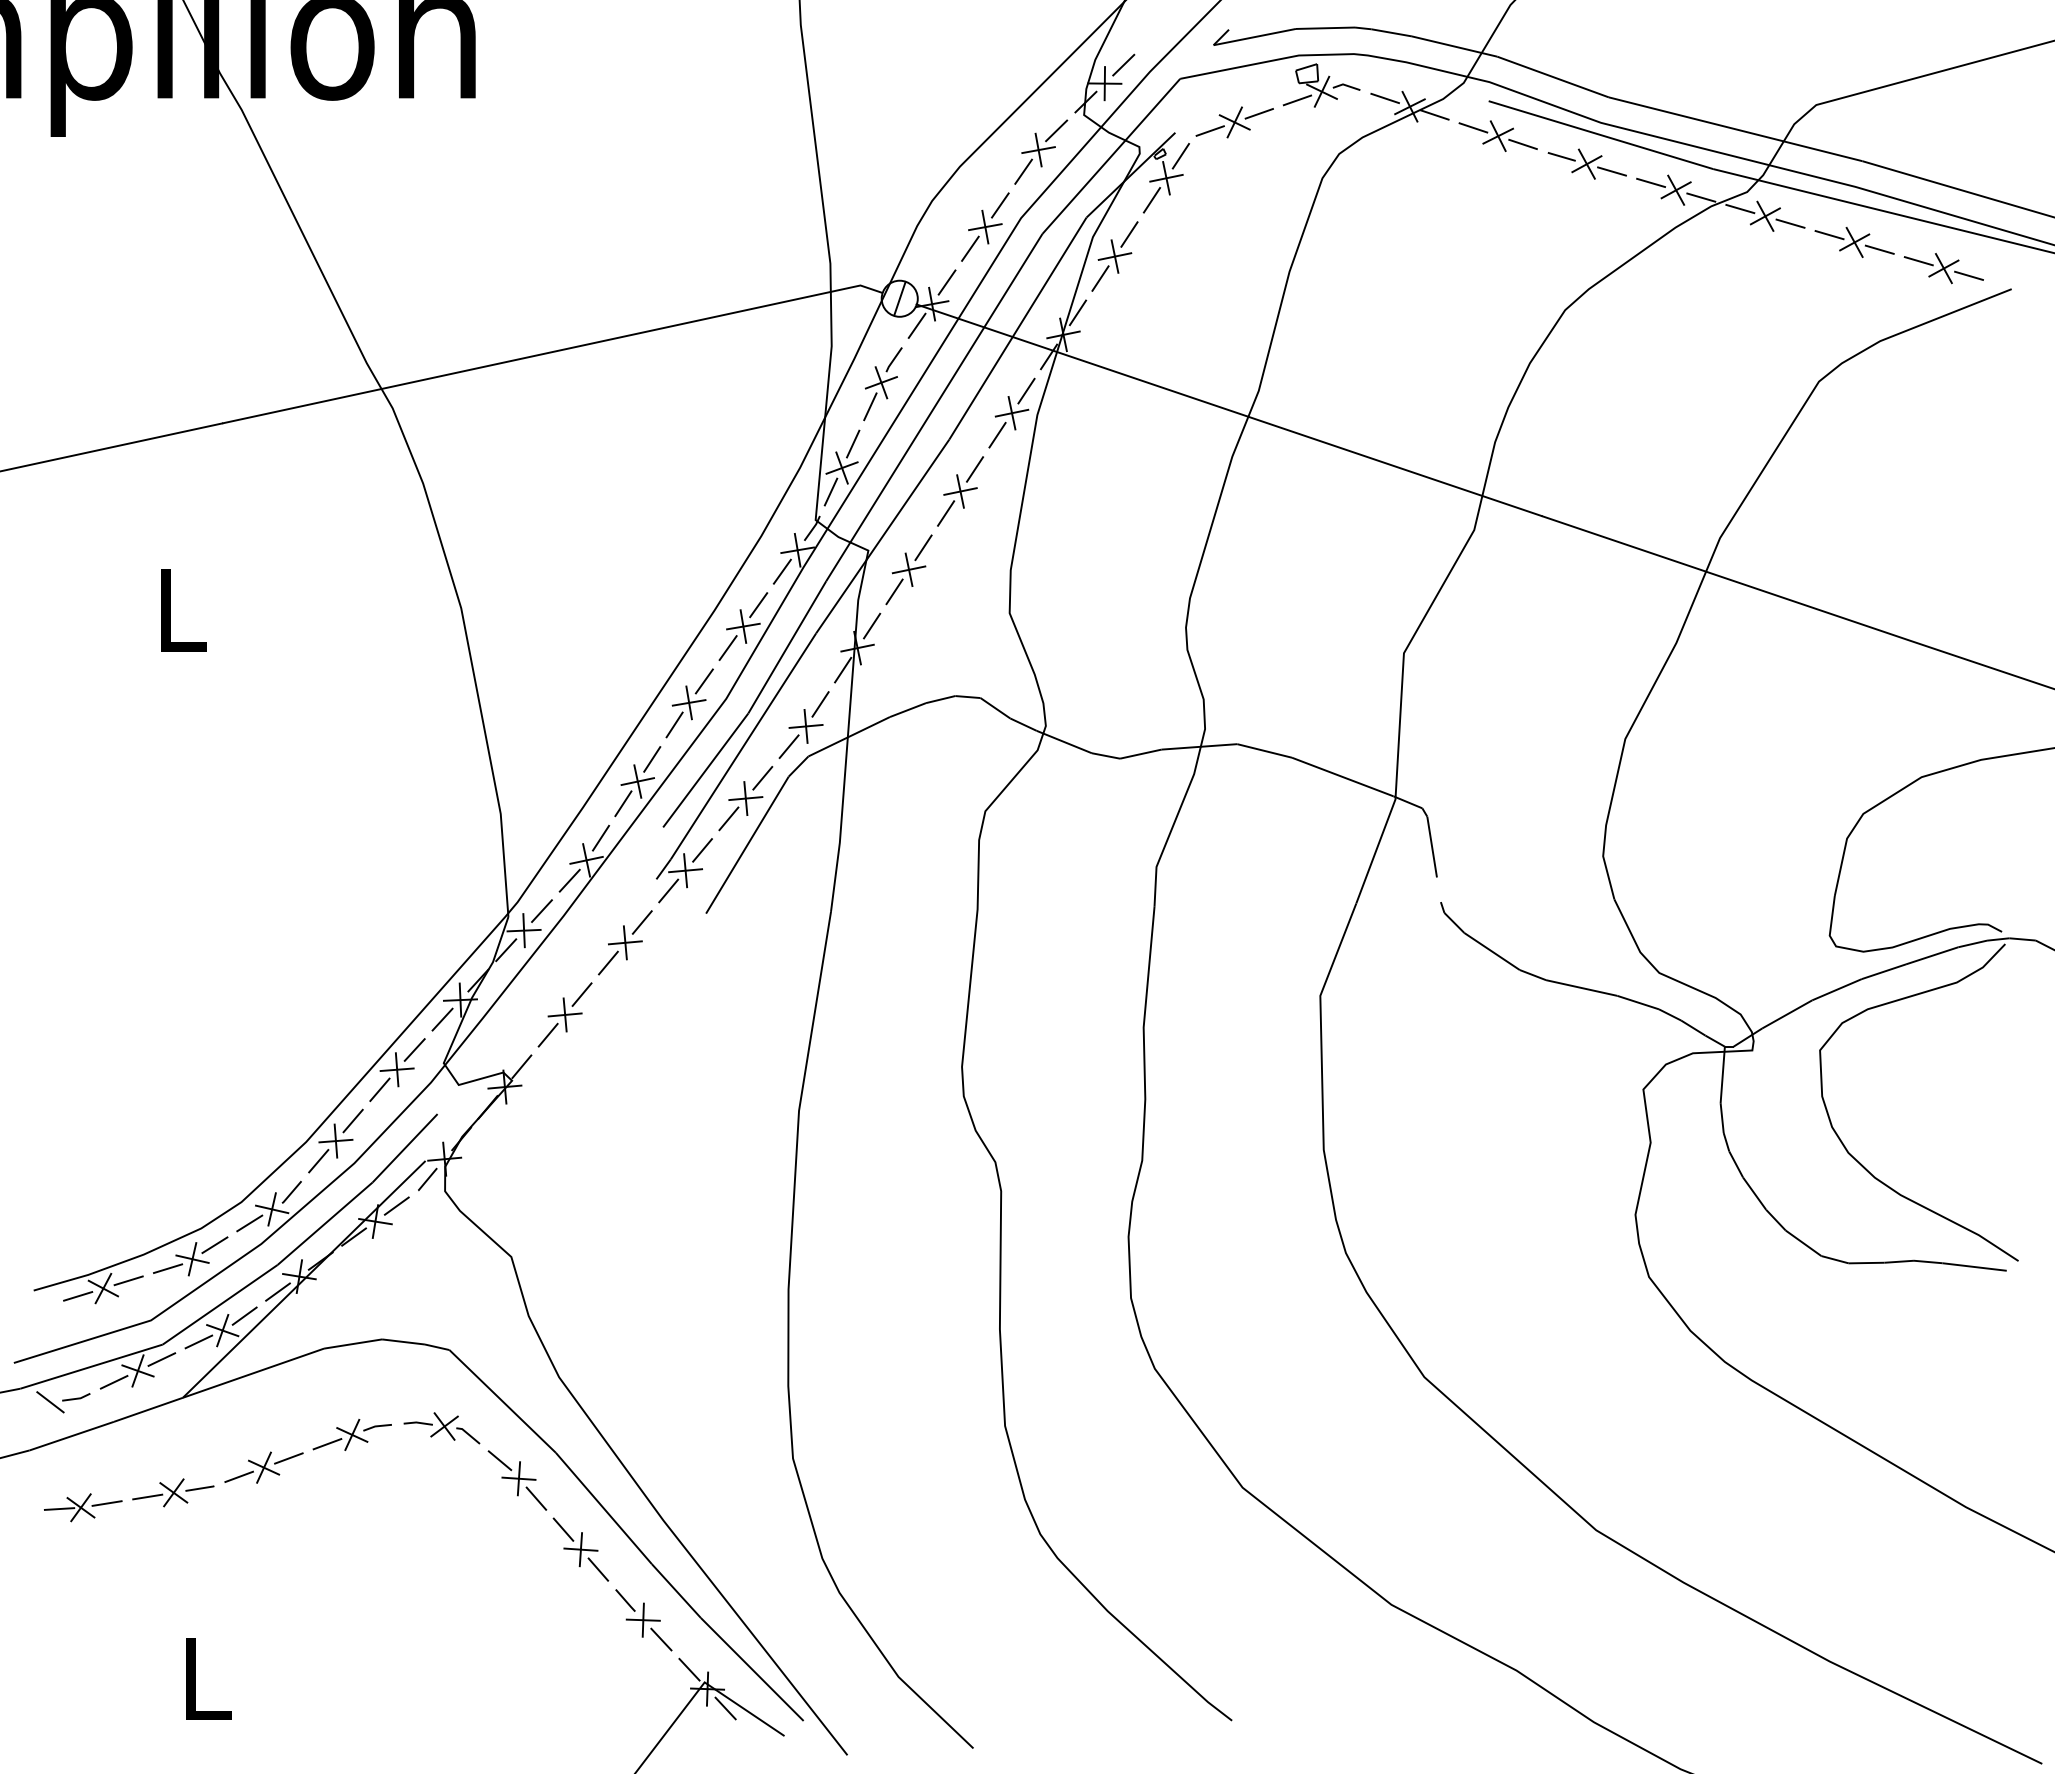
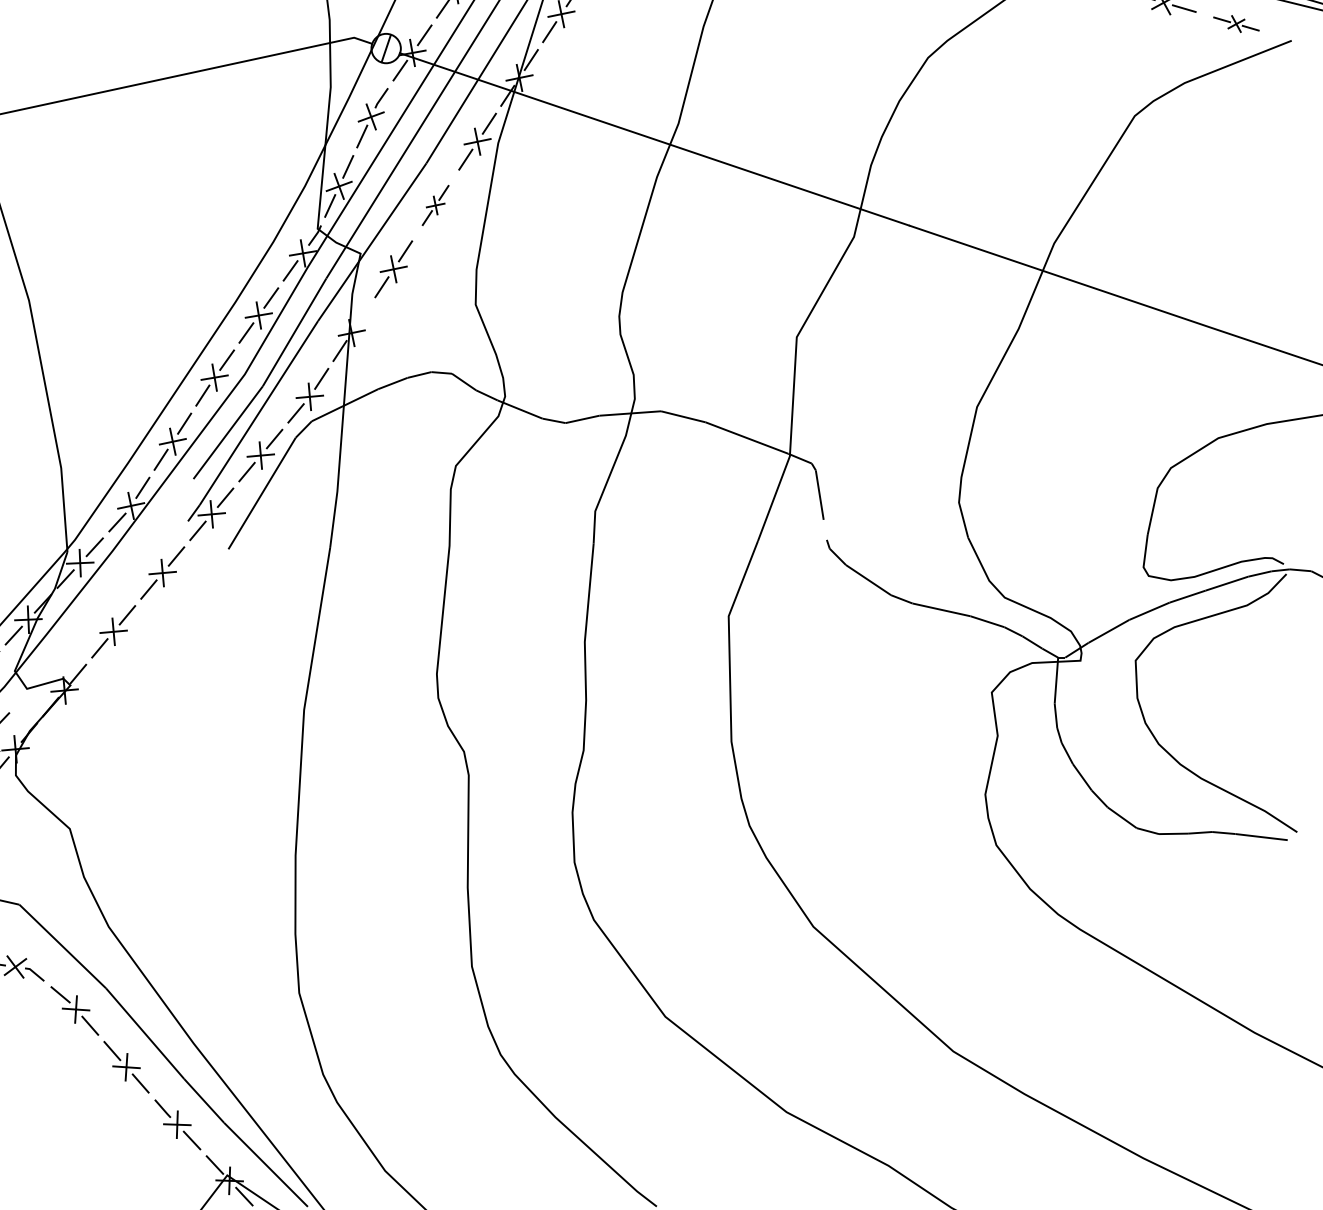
part: (1943, 268) -> (1236, 23), size x0.7
part: (960, 491) -> (435, 205), size x0.7
line: (872, 625) -> (363, 314), removed

